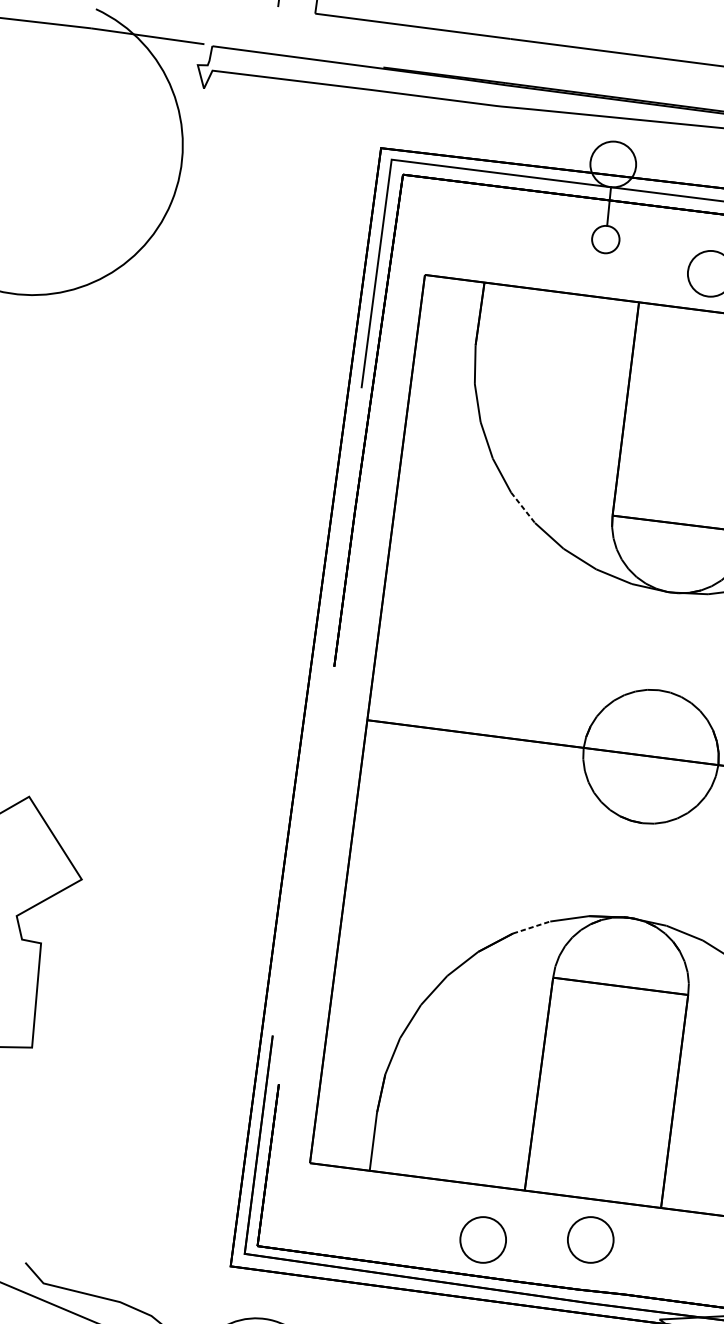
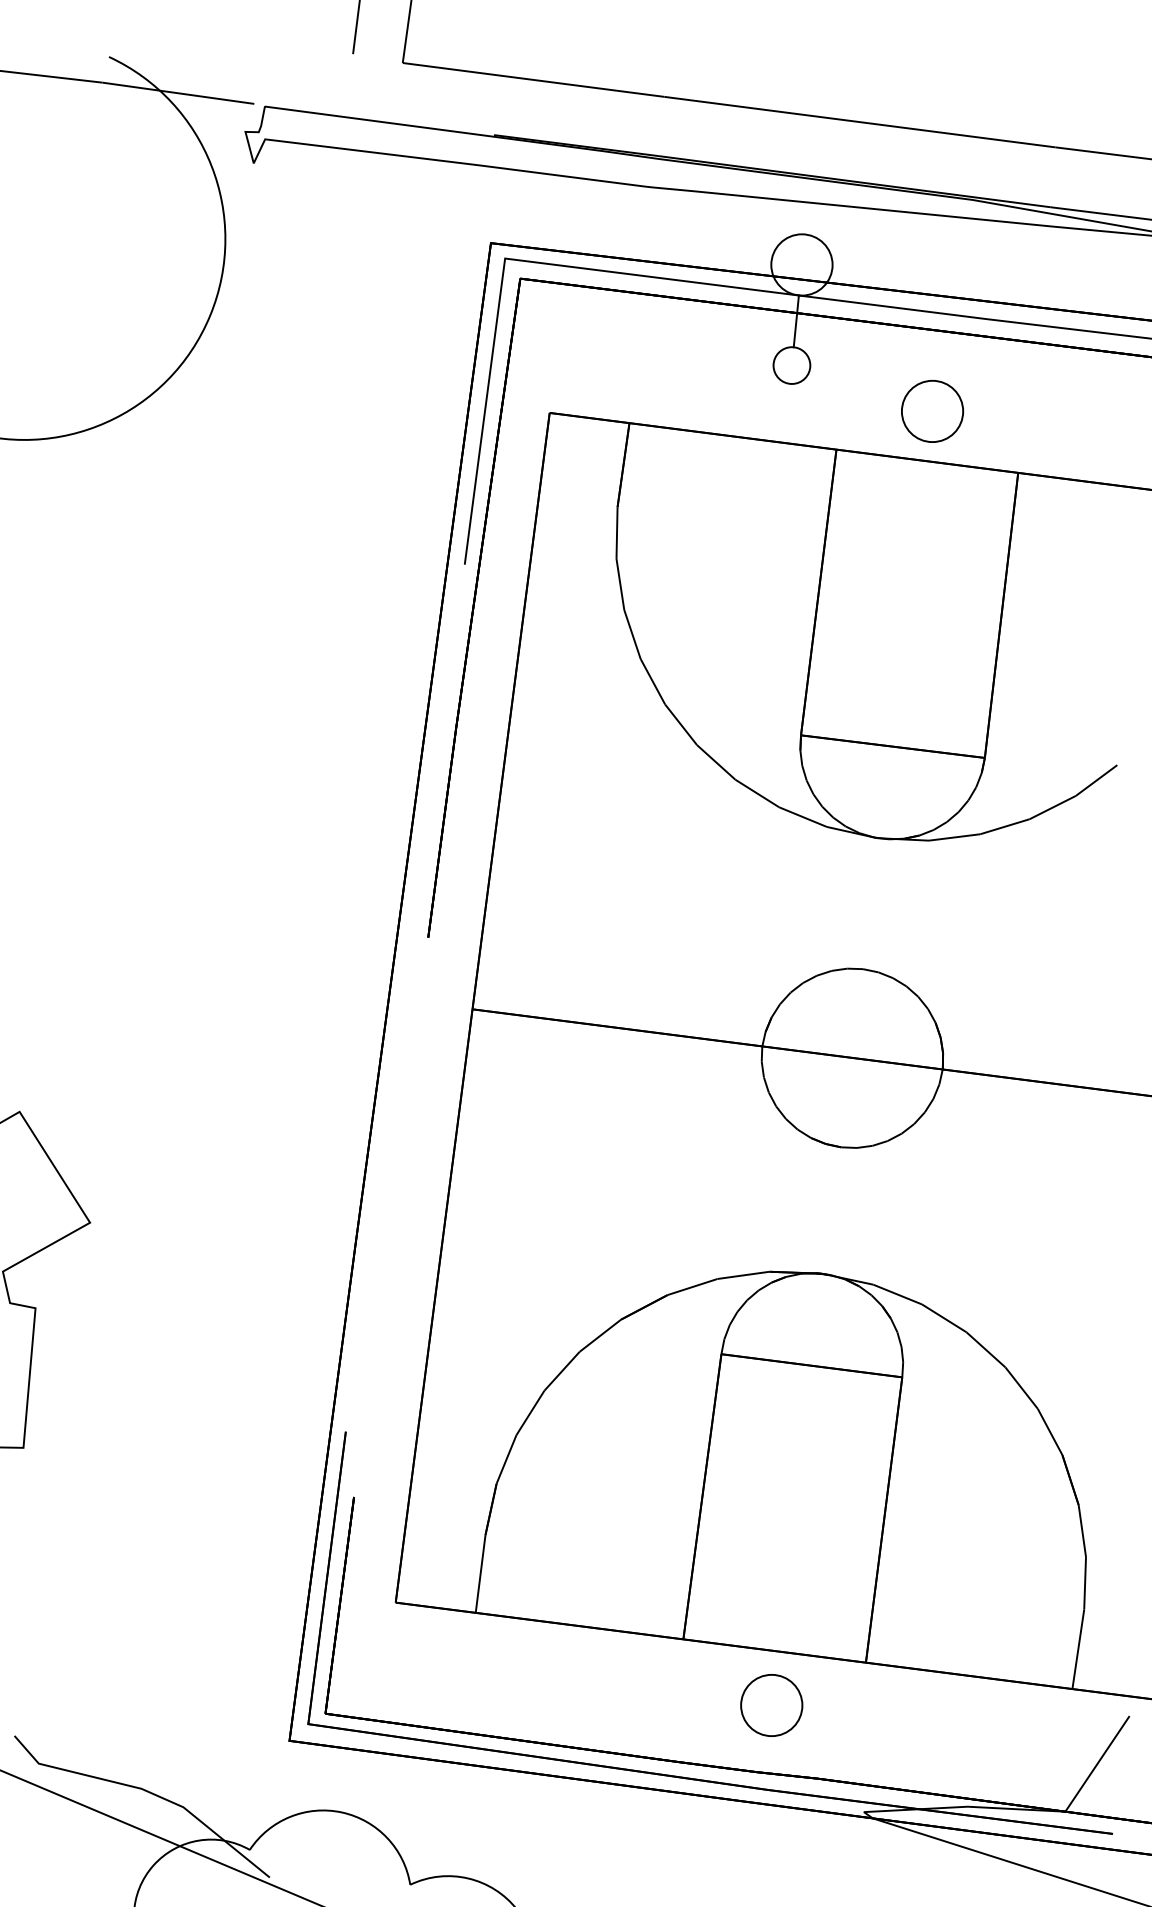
line: (523, 507) -> (681, 724), dashed -> solid
line: (532, 927) -> (693, 1286), dashed -> solid
part: (483, 1239) -> (627, 1705), removed

